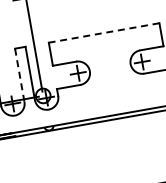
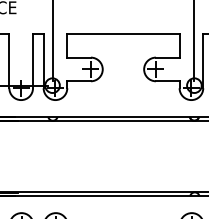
line: (103, 33) -> (122, 34), dashed -> solid
line: (20, 75) -> (33, 61), dashed -> solid

